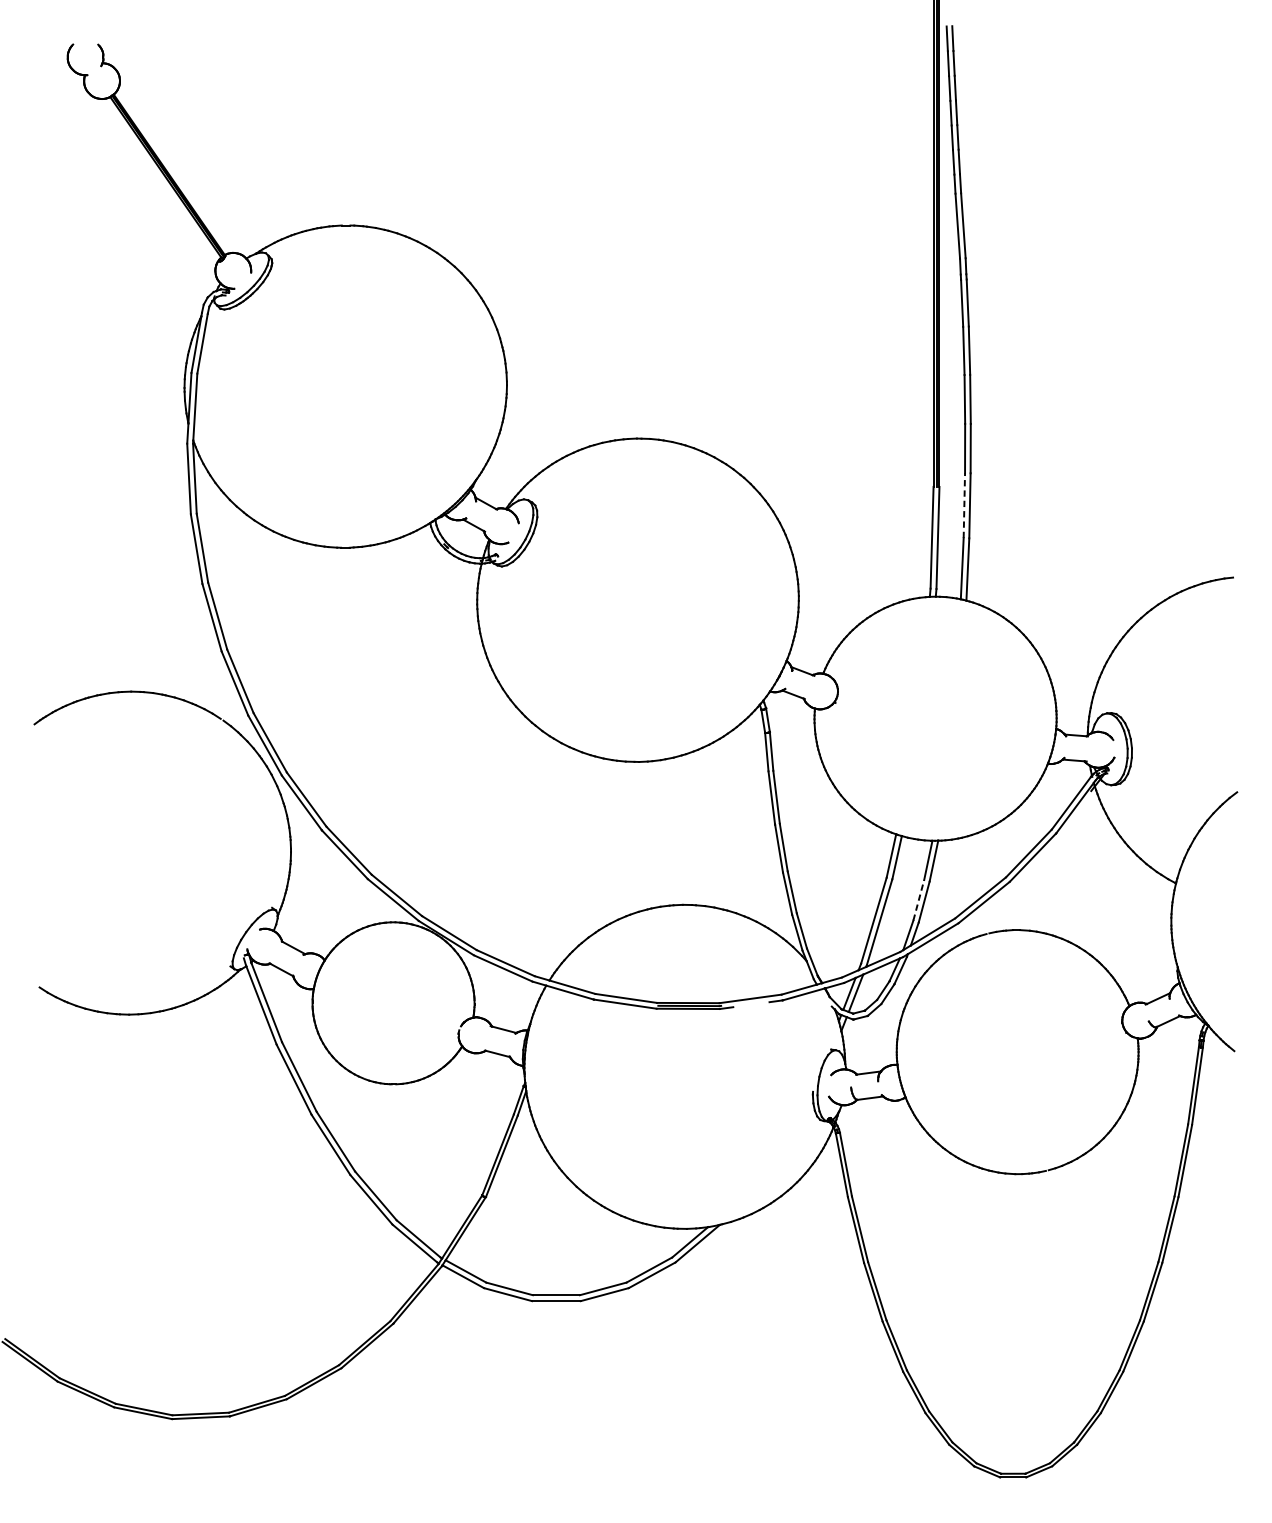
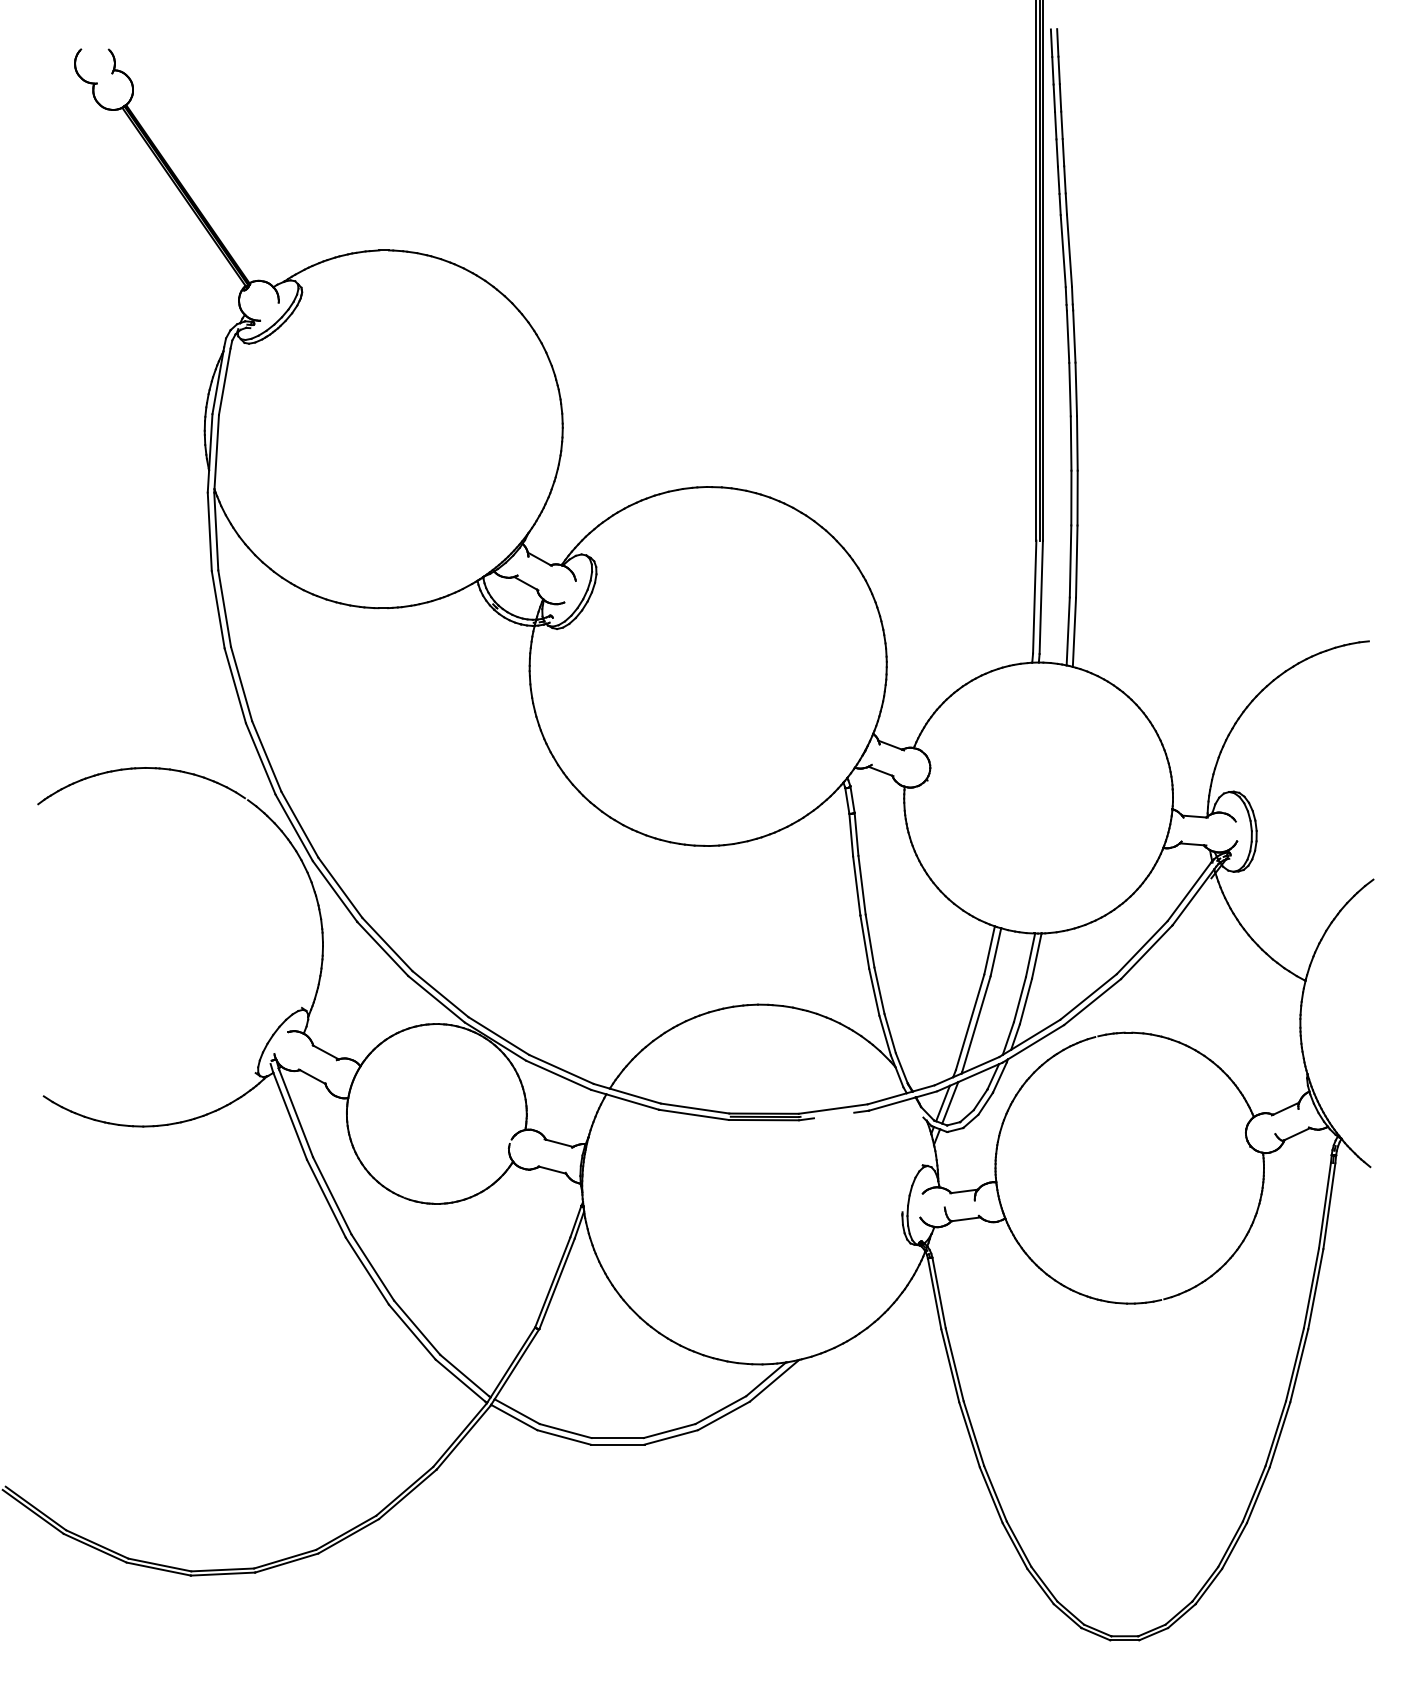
line: (964, 504) -> (1070, 560), dashed -> solid
line: (919, 900) -> (1020, 999), dashed -> solid

